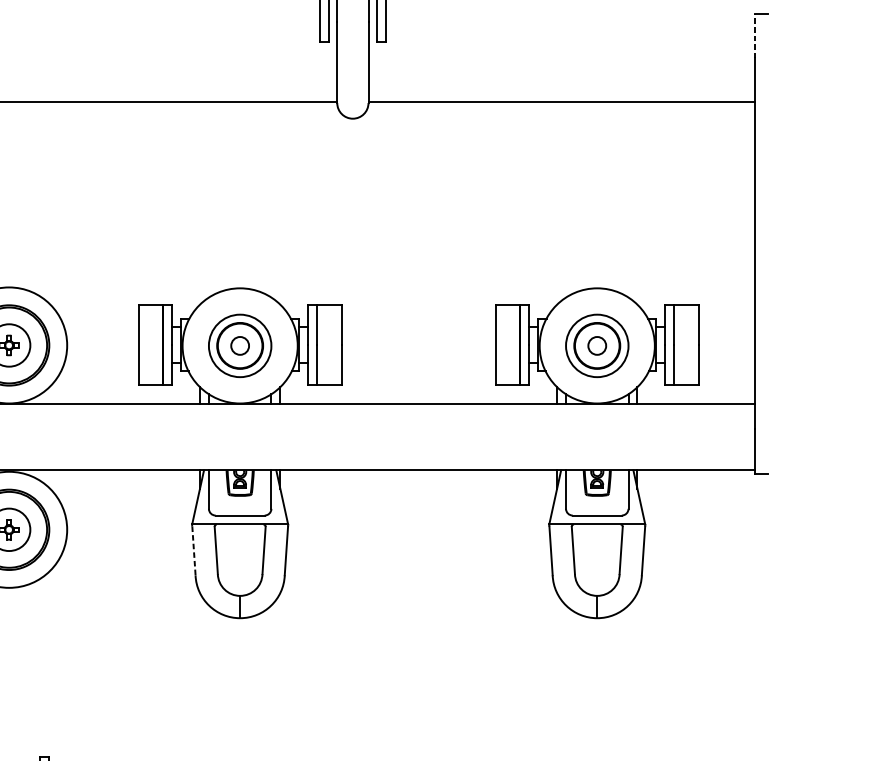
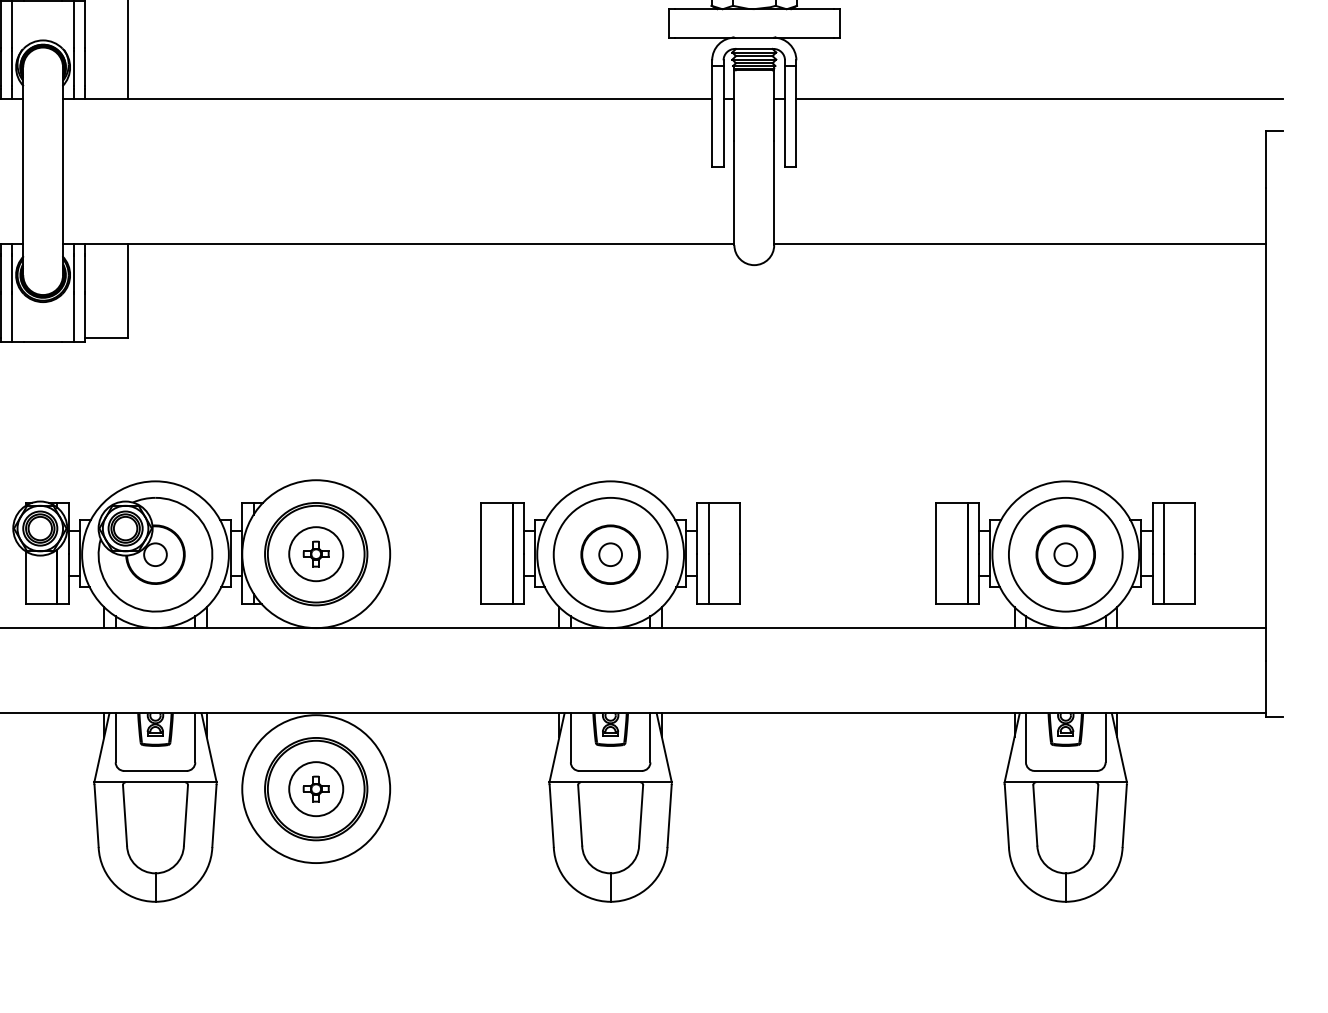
line: (754, 35) -> (1266, 159), dashed -> solid
circle: (240, 345) -> (610, 554), size x1.43
circle: (597, 345) -> (1065, 554), size x1.43
line: (193, 551) -> (551, 816), dashed -> solid

